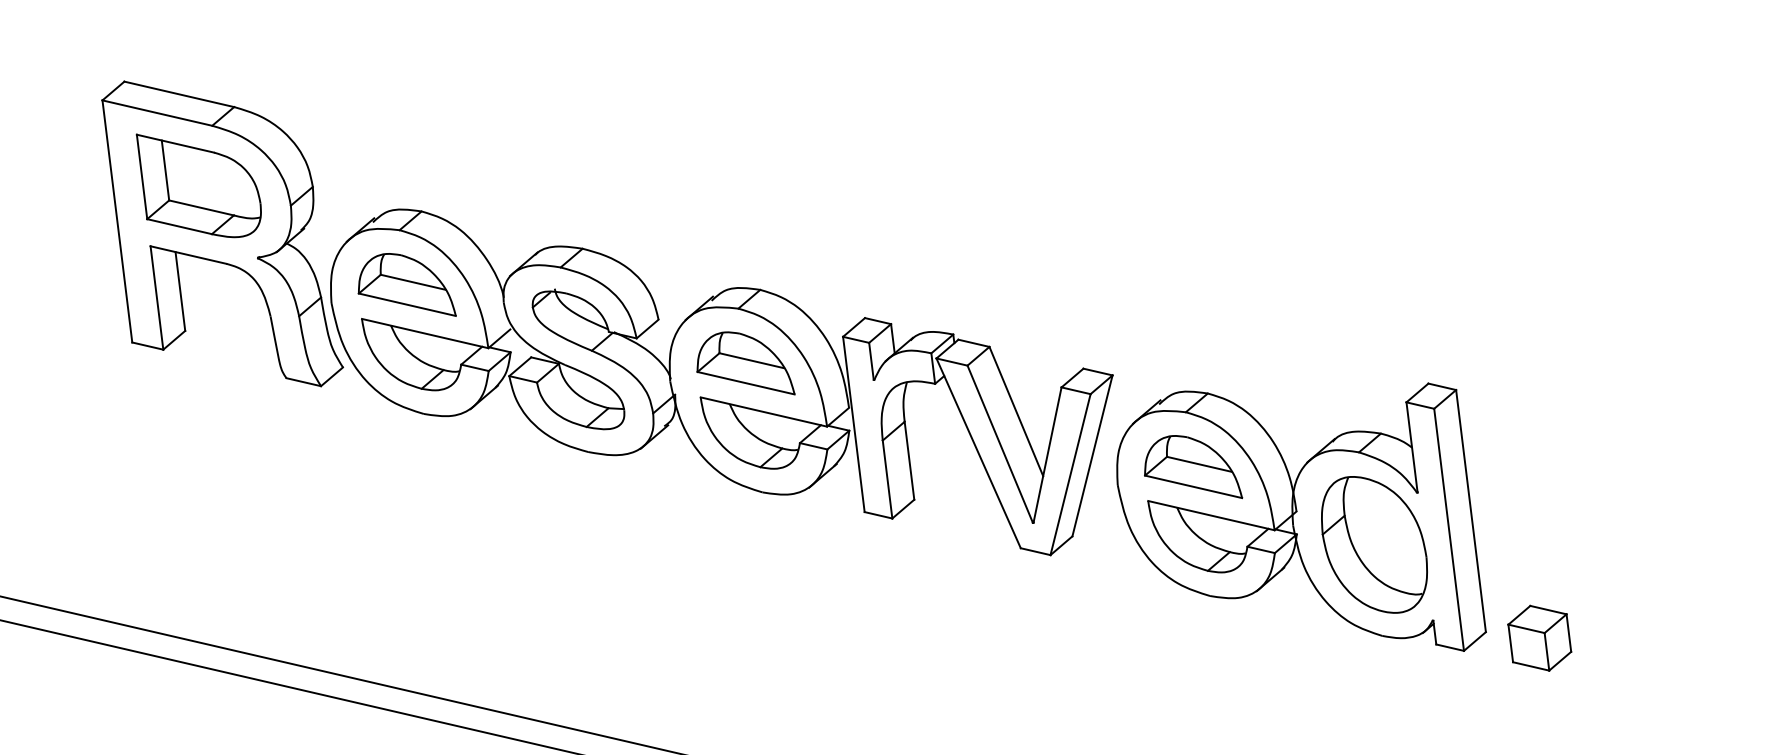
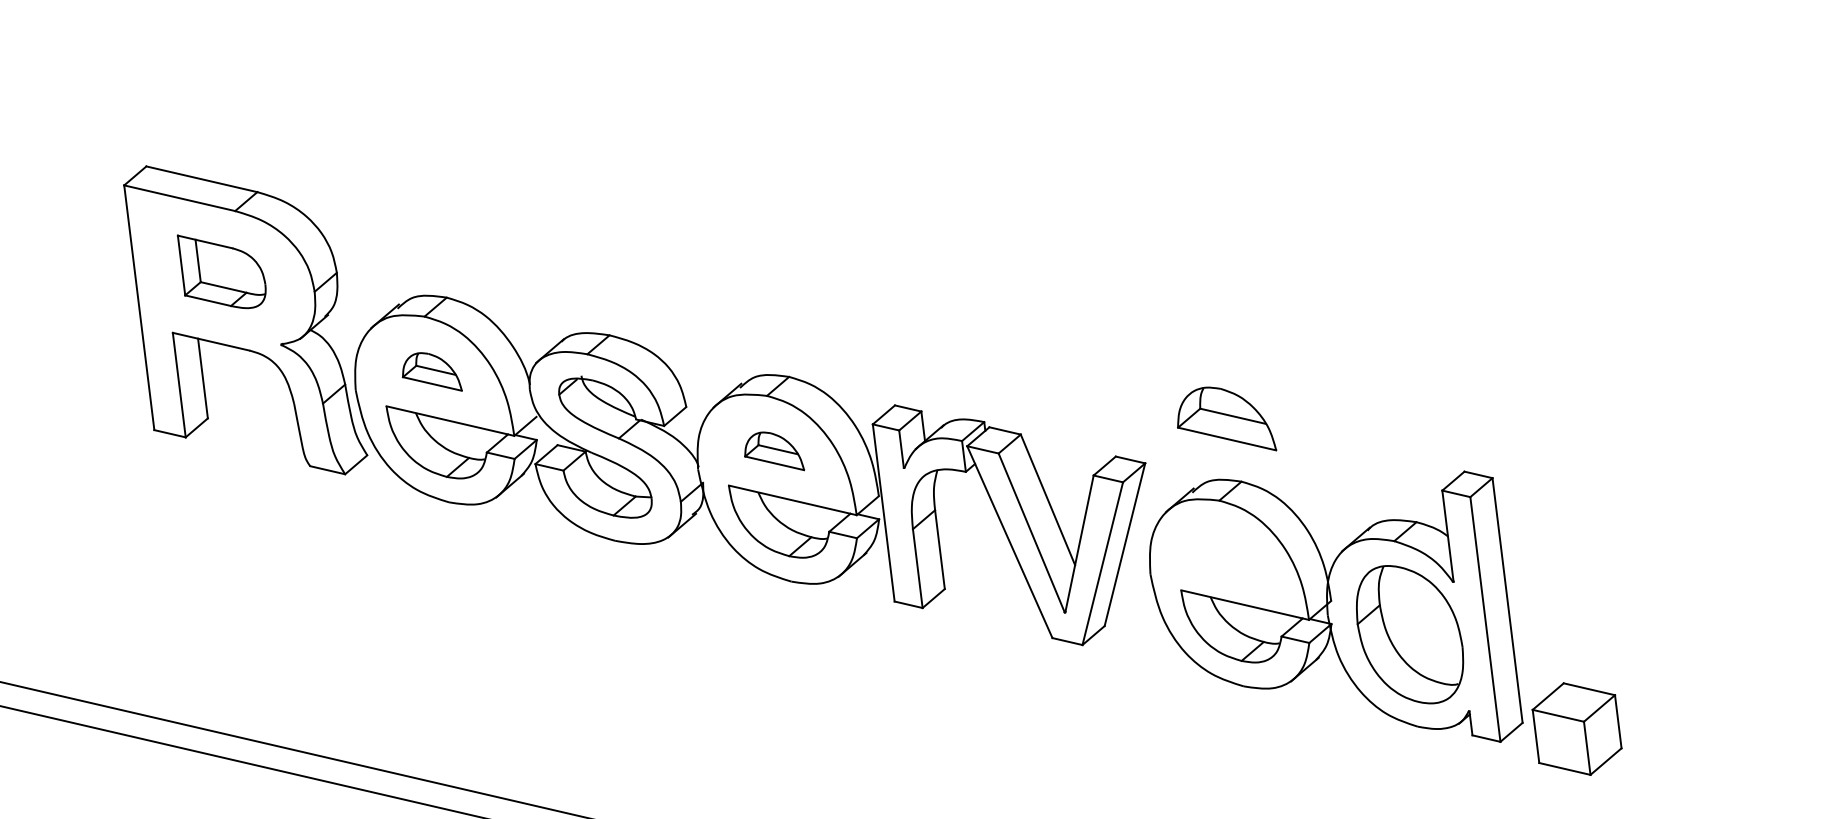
part: (198, 185) -> (221, 271), size x0.7
part: (407, 284) -> (432, 371), size x0.6
part: (745, 363) -> (774, 451), size x0.6
part: (1193, 466) -> (1227, 418), moved
part: (1539, 637) -> (1576, 728), size x1.4

